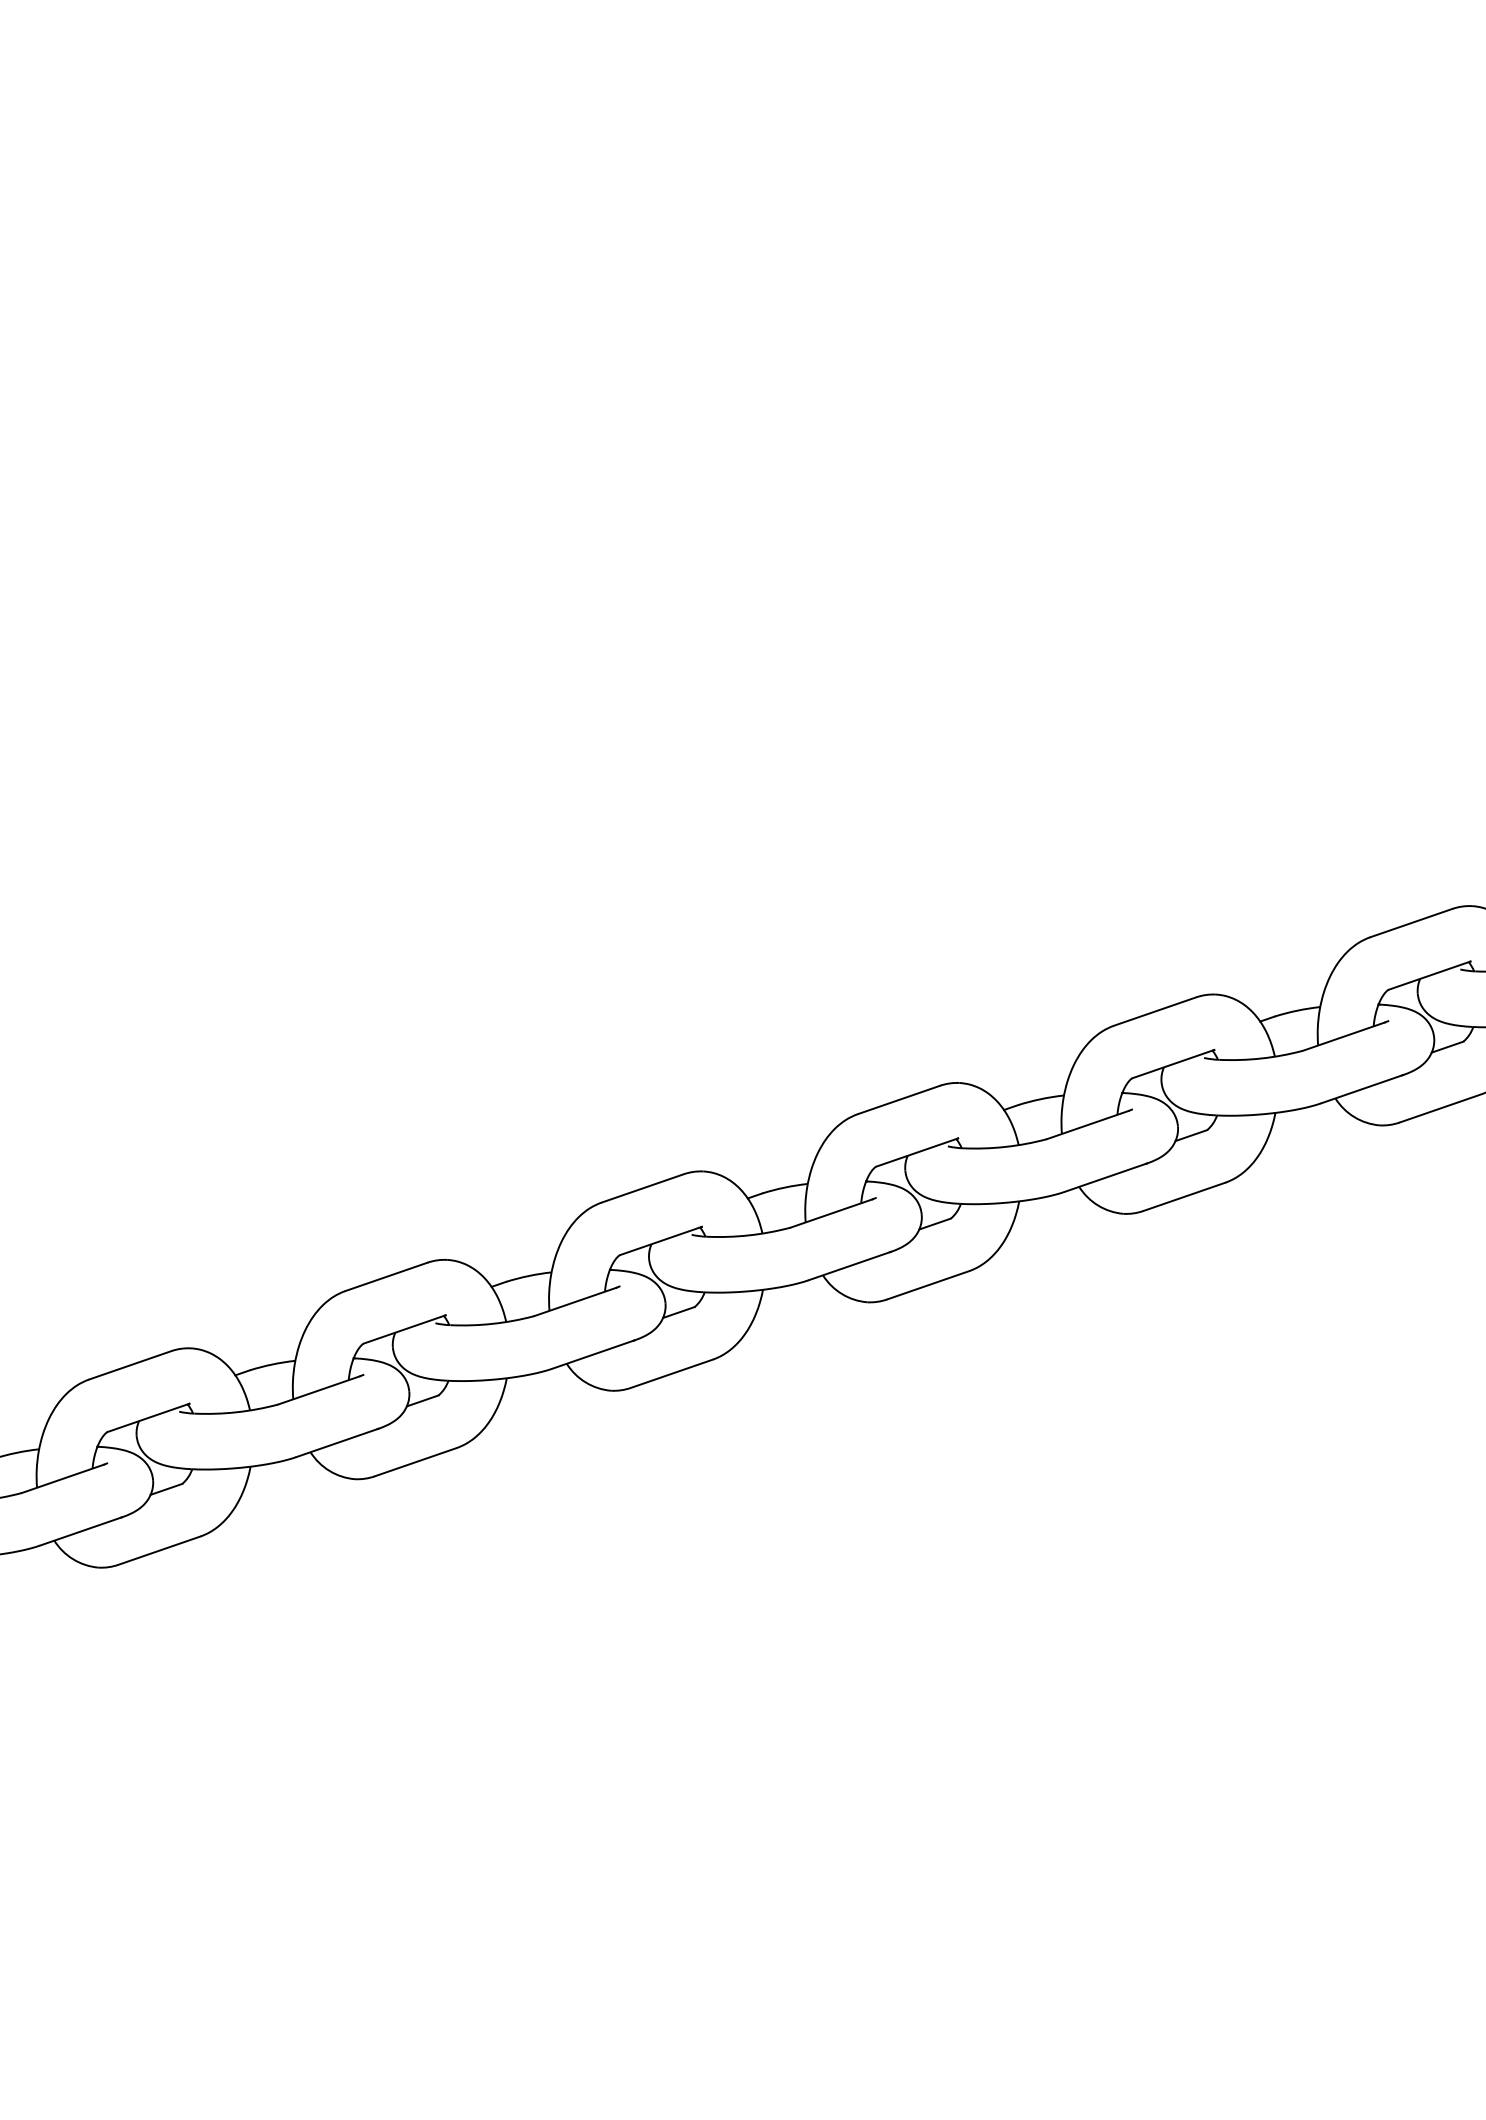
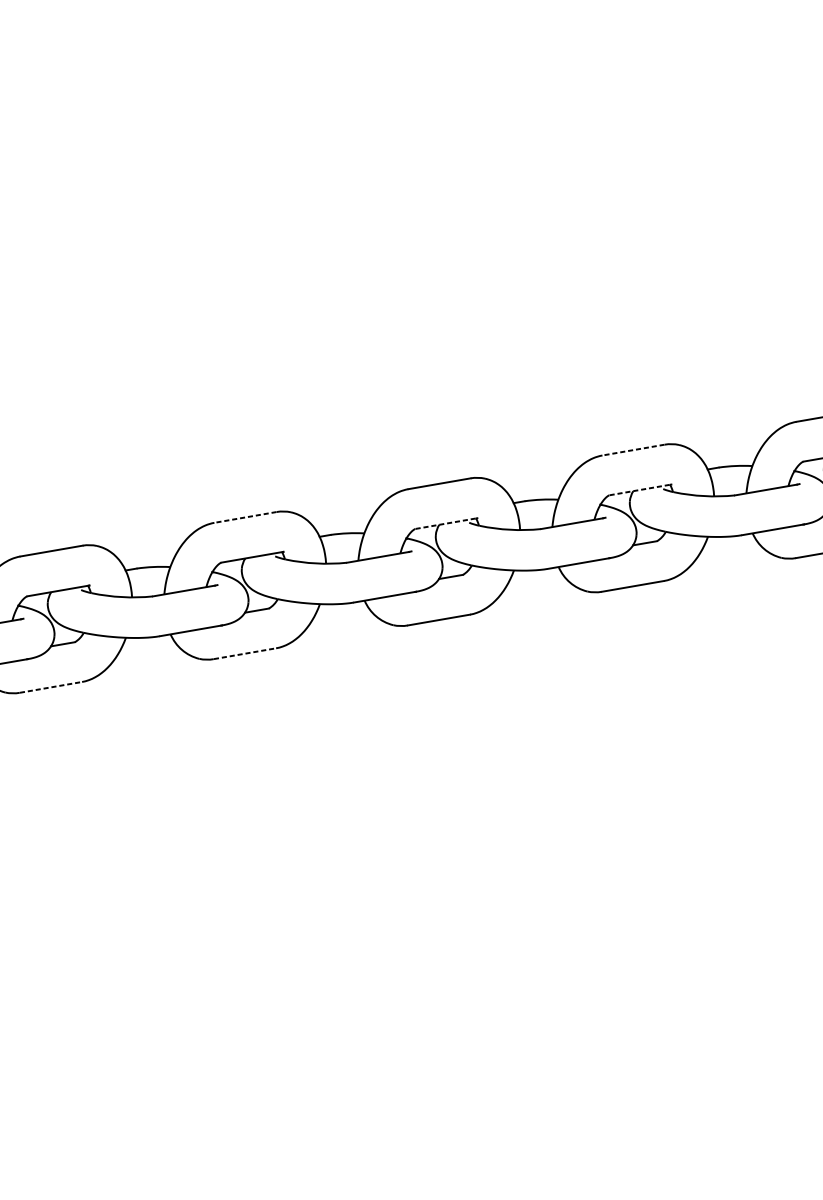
line: (1154, 1011) -> (633, 449), solid -> dashed
line: (1173, 1063) -> (640, 489), solid -> dashed
line: (917, 1152) -> (446, 523), solid -> dashed
line: (642, 1188) -> (245, 517), solid -> dashed
line: (672, 1373) -> (245, 653), solid -> dashed
line: (416, 1462) -> (51, 687), solid -> dashed

